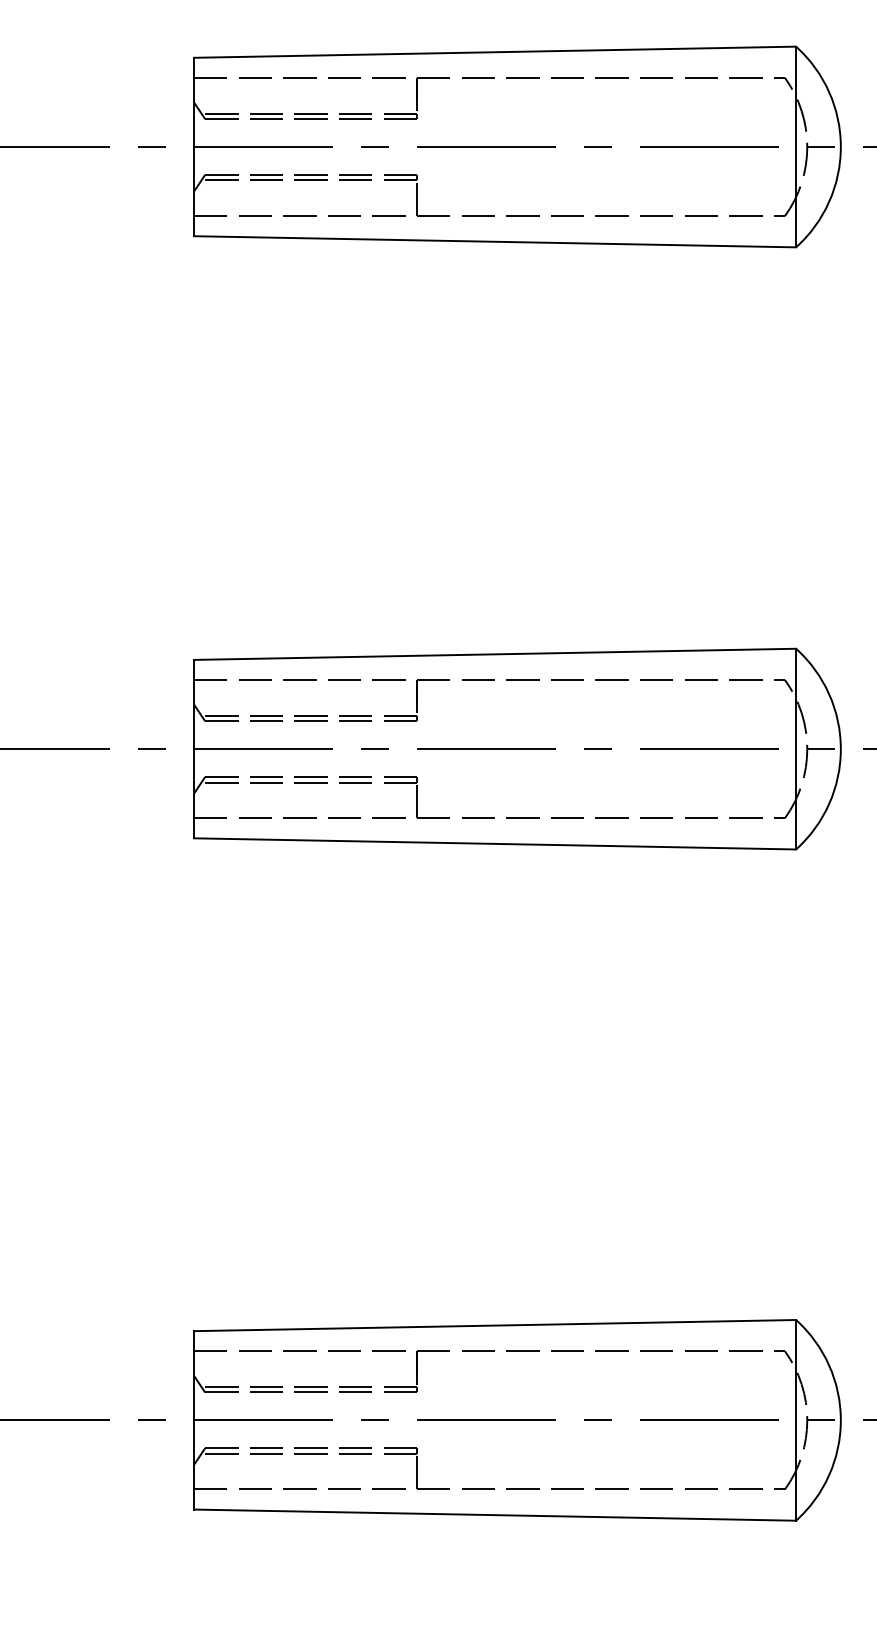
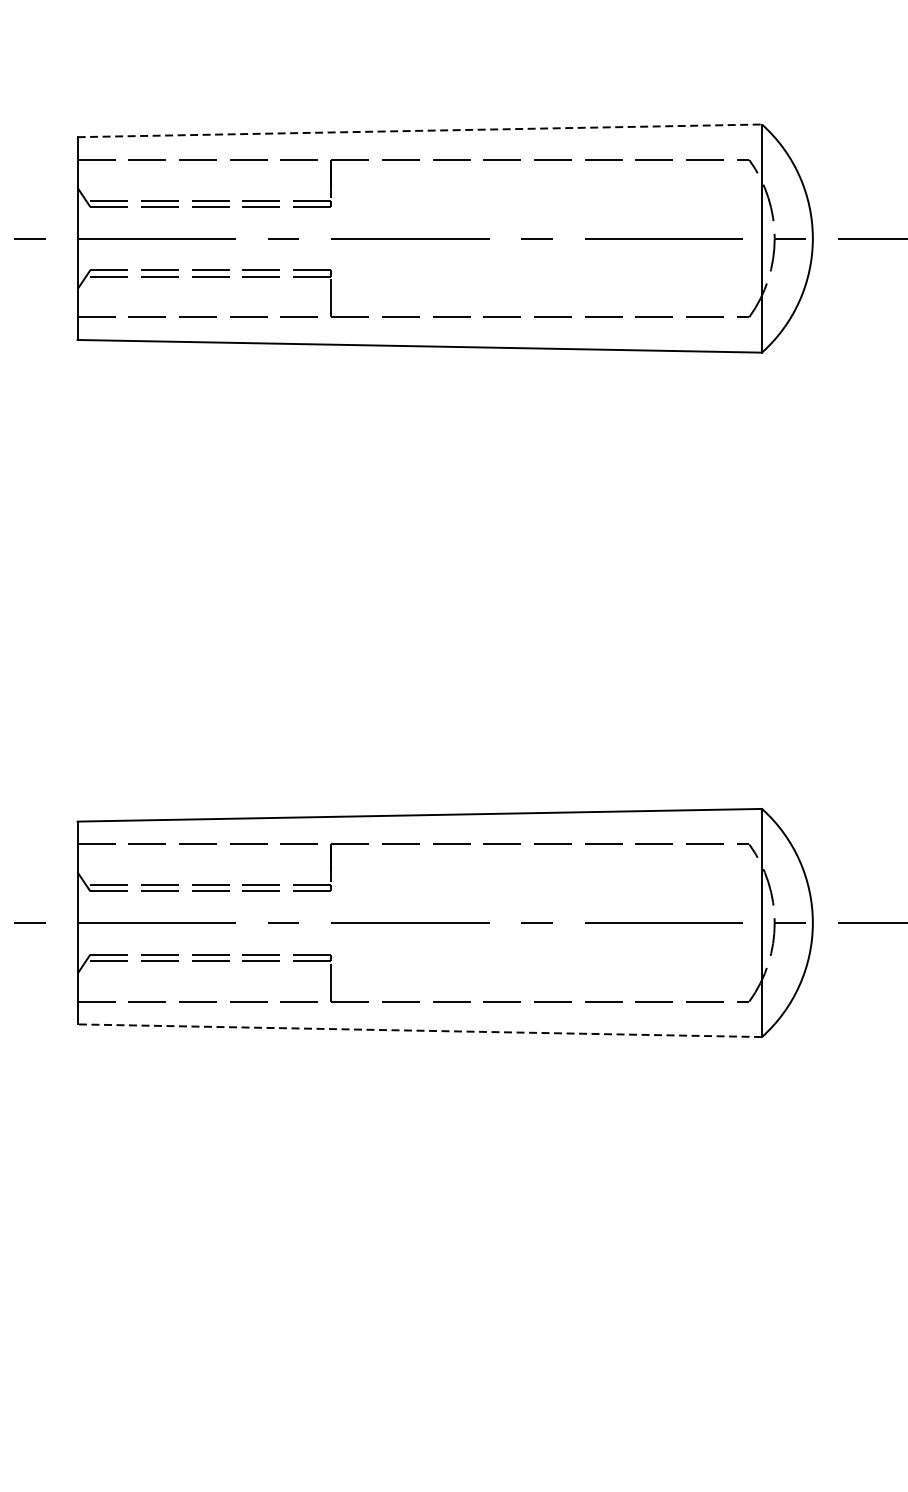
line: (495, 52) -> (420, 131), solid -> dashed
line: (494, 843) -> (419, 1030), solid -> dashed

